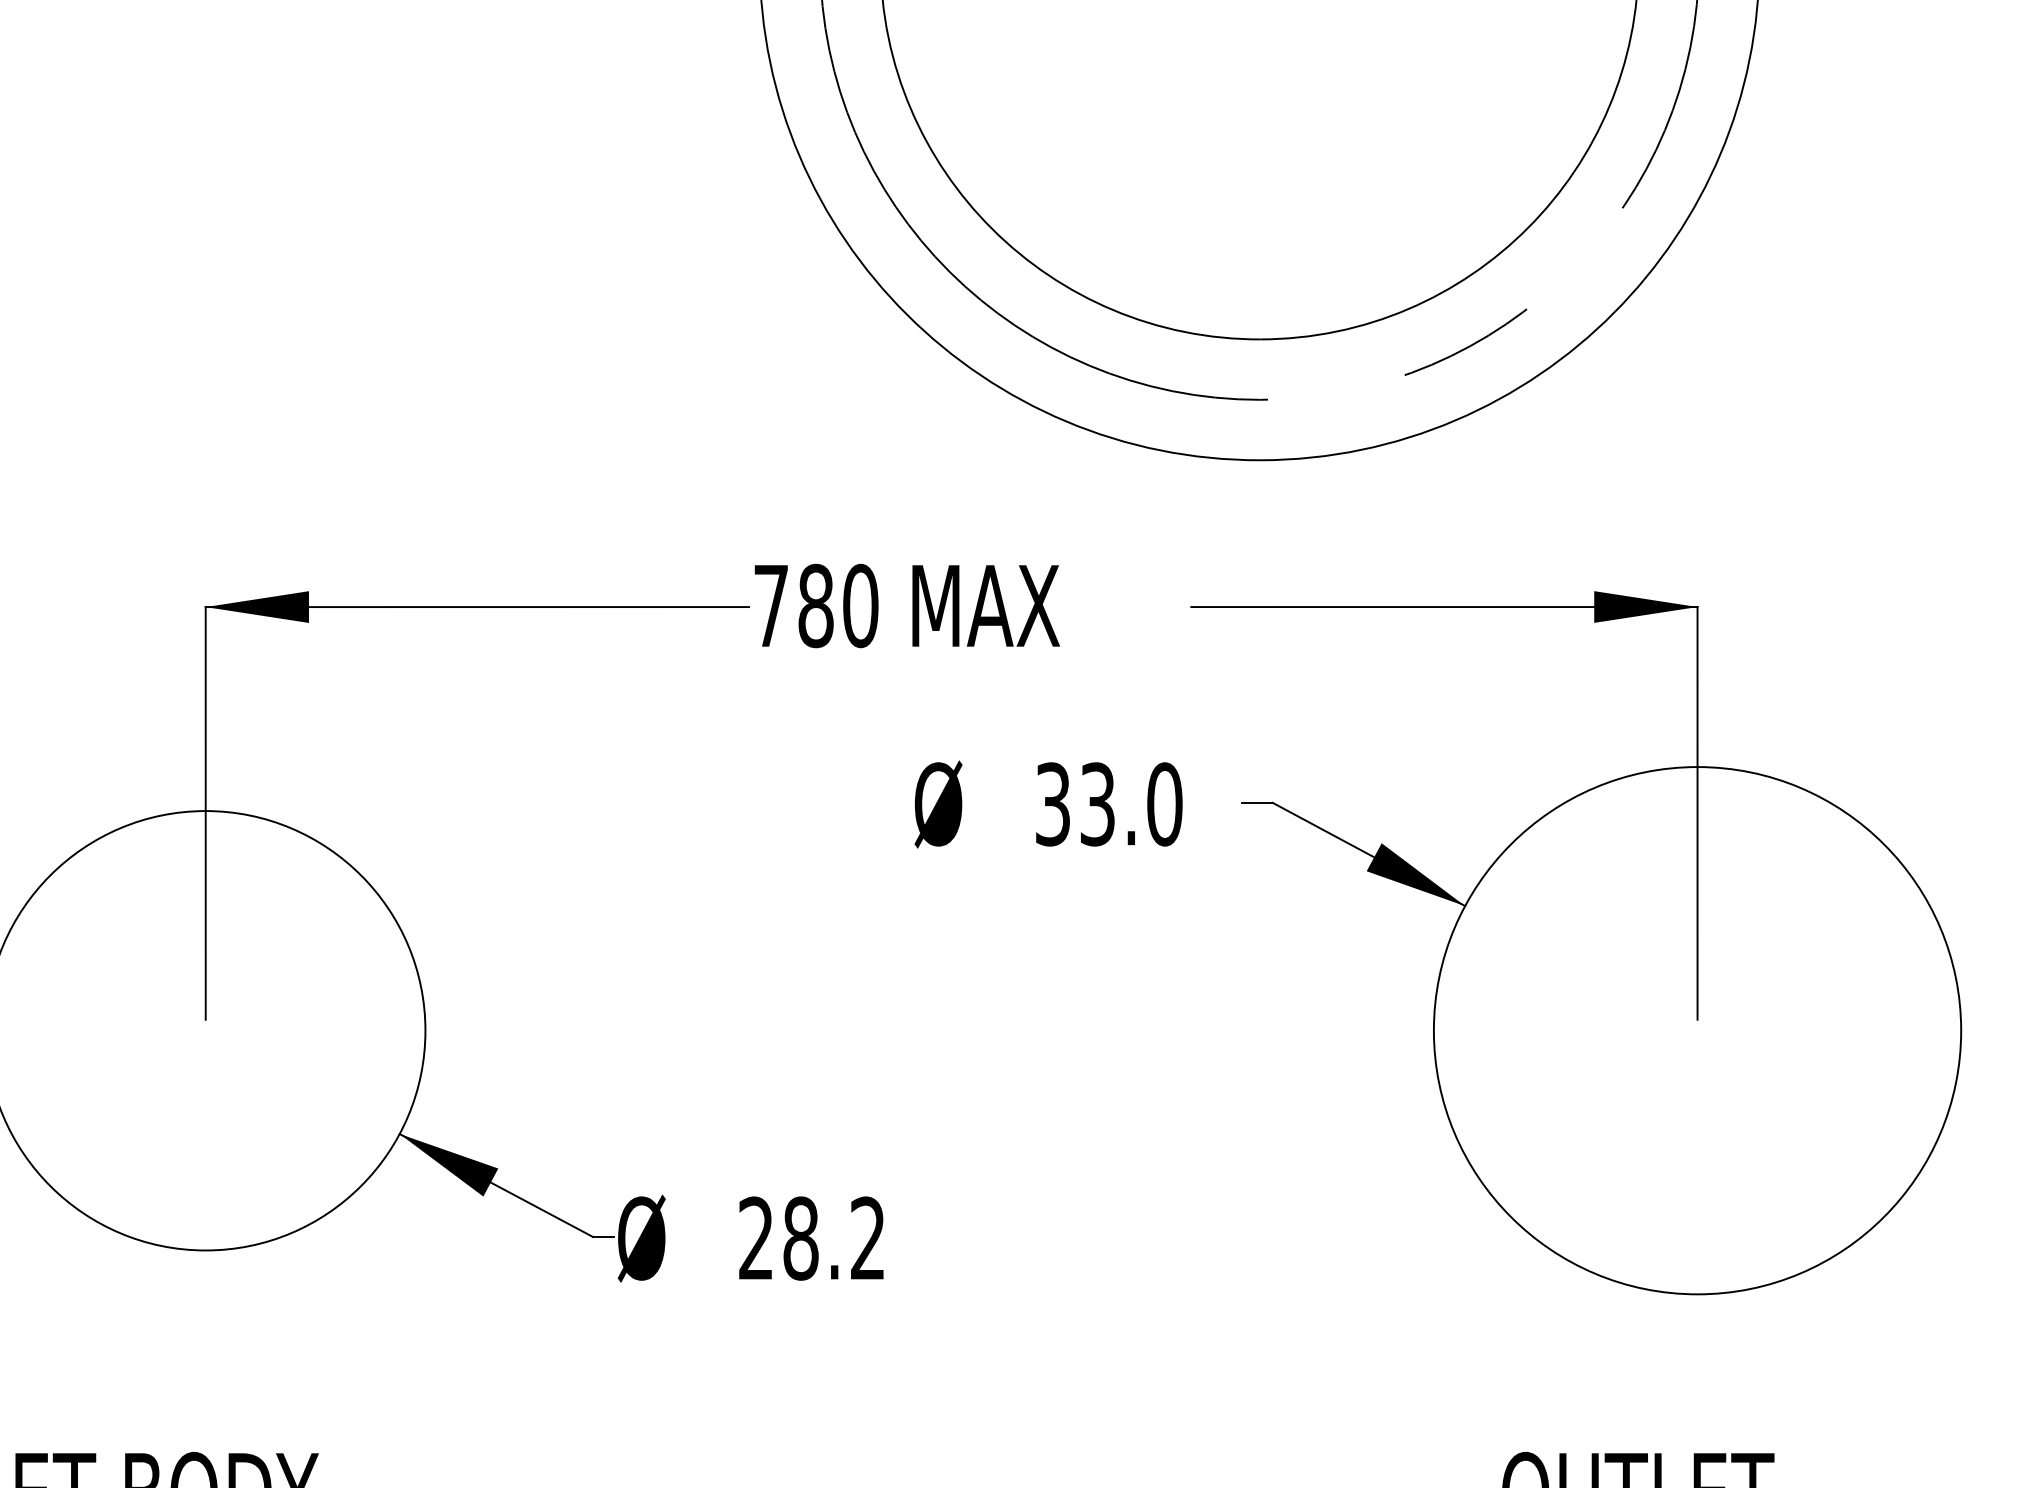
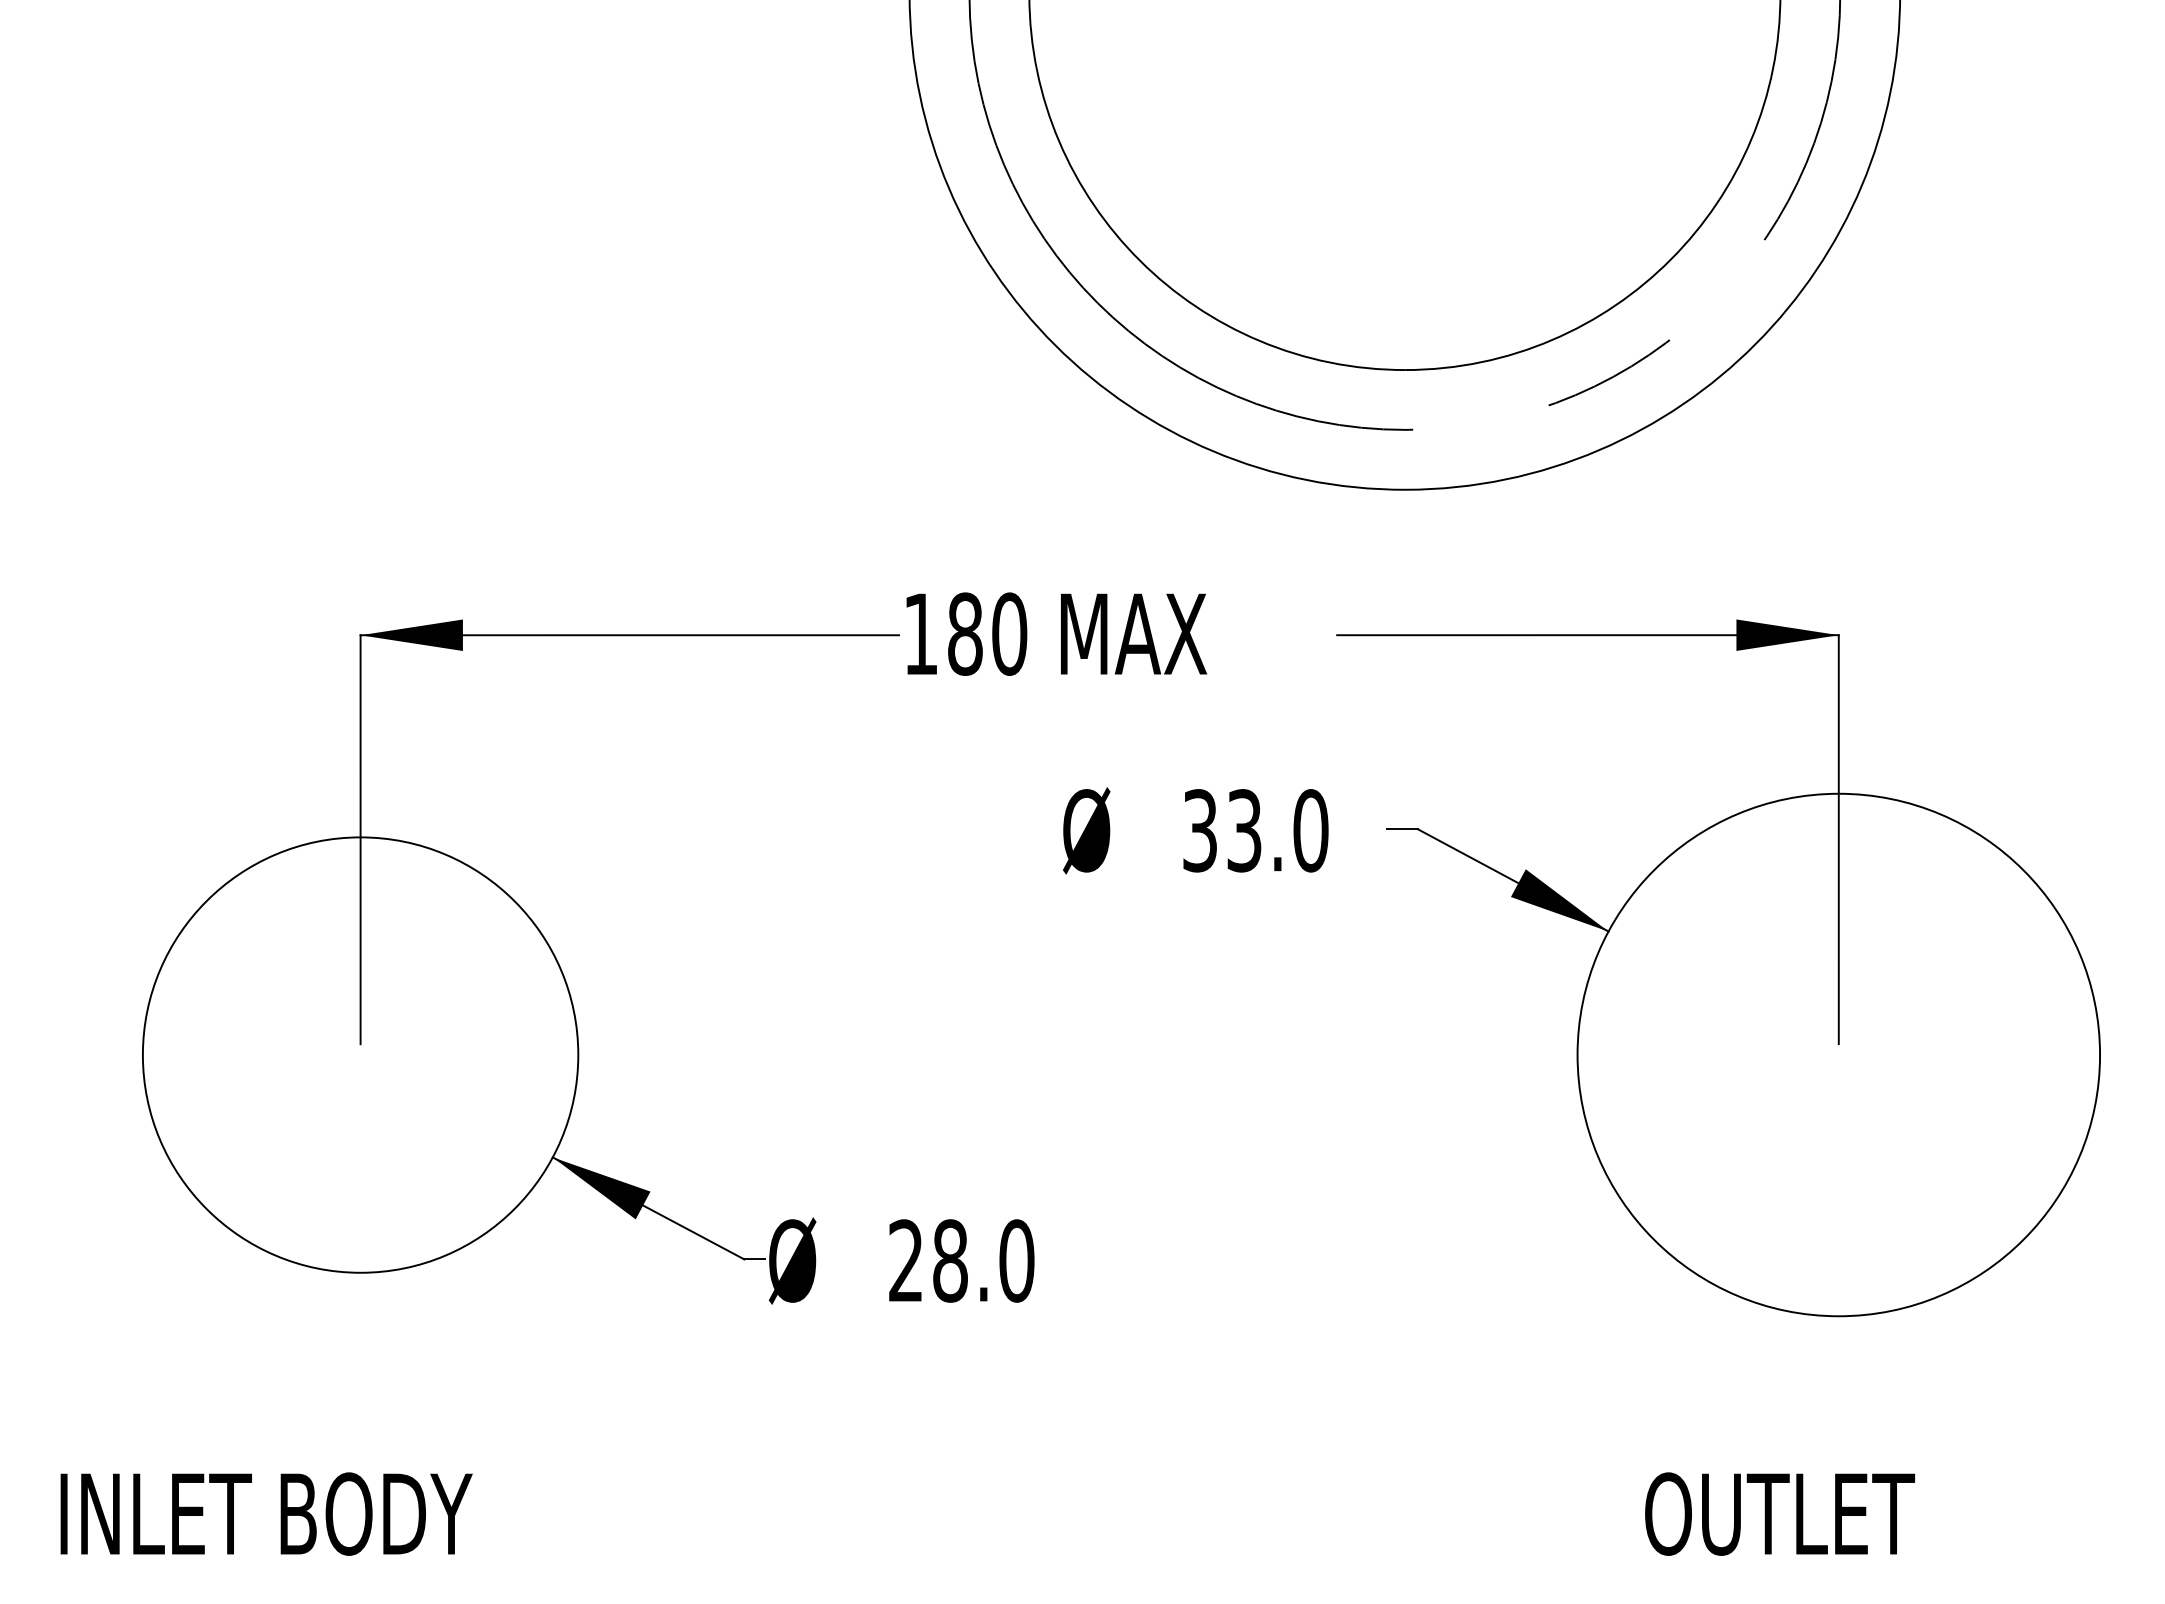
text: (770, 605) -> (920, 633), 780 -> 180
text: (867, 1238) -> (1016, 1260), 28.2 -> 28.0

